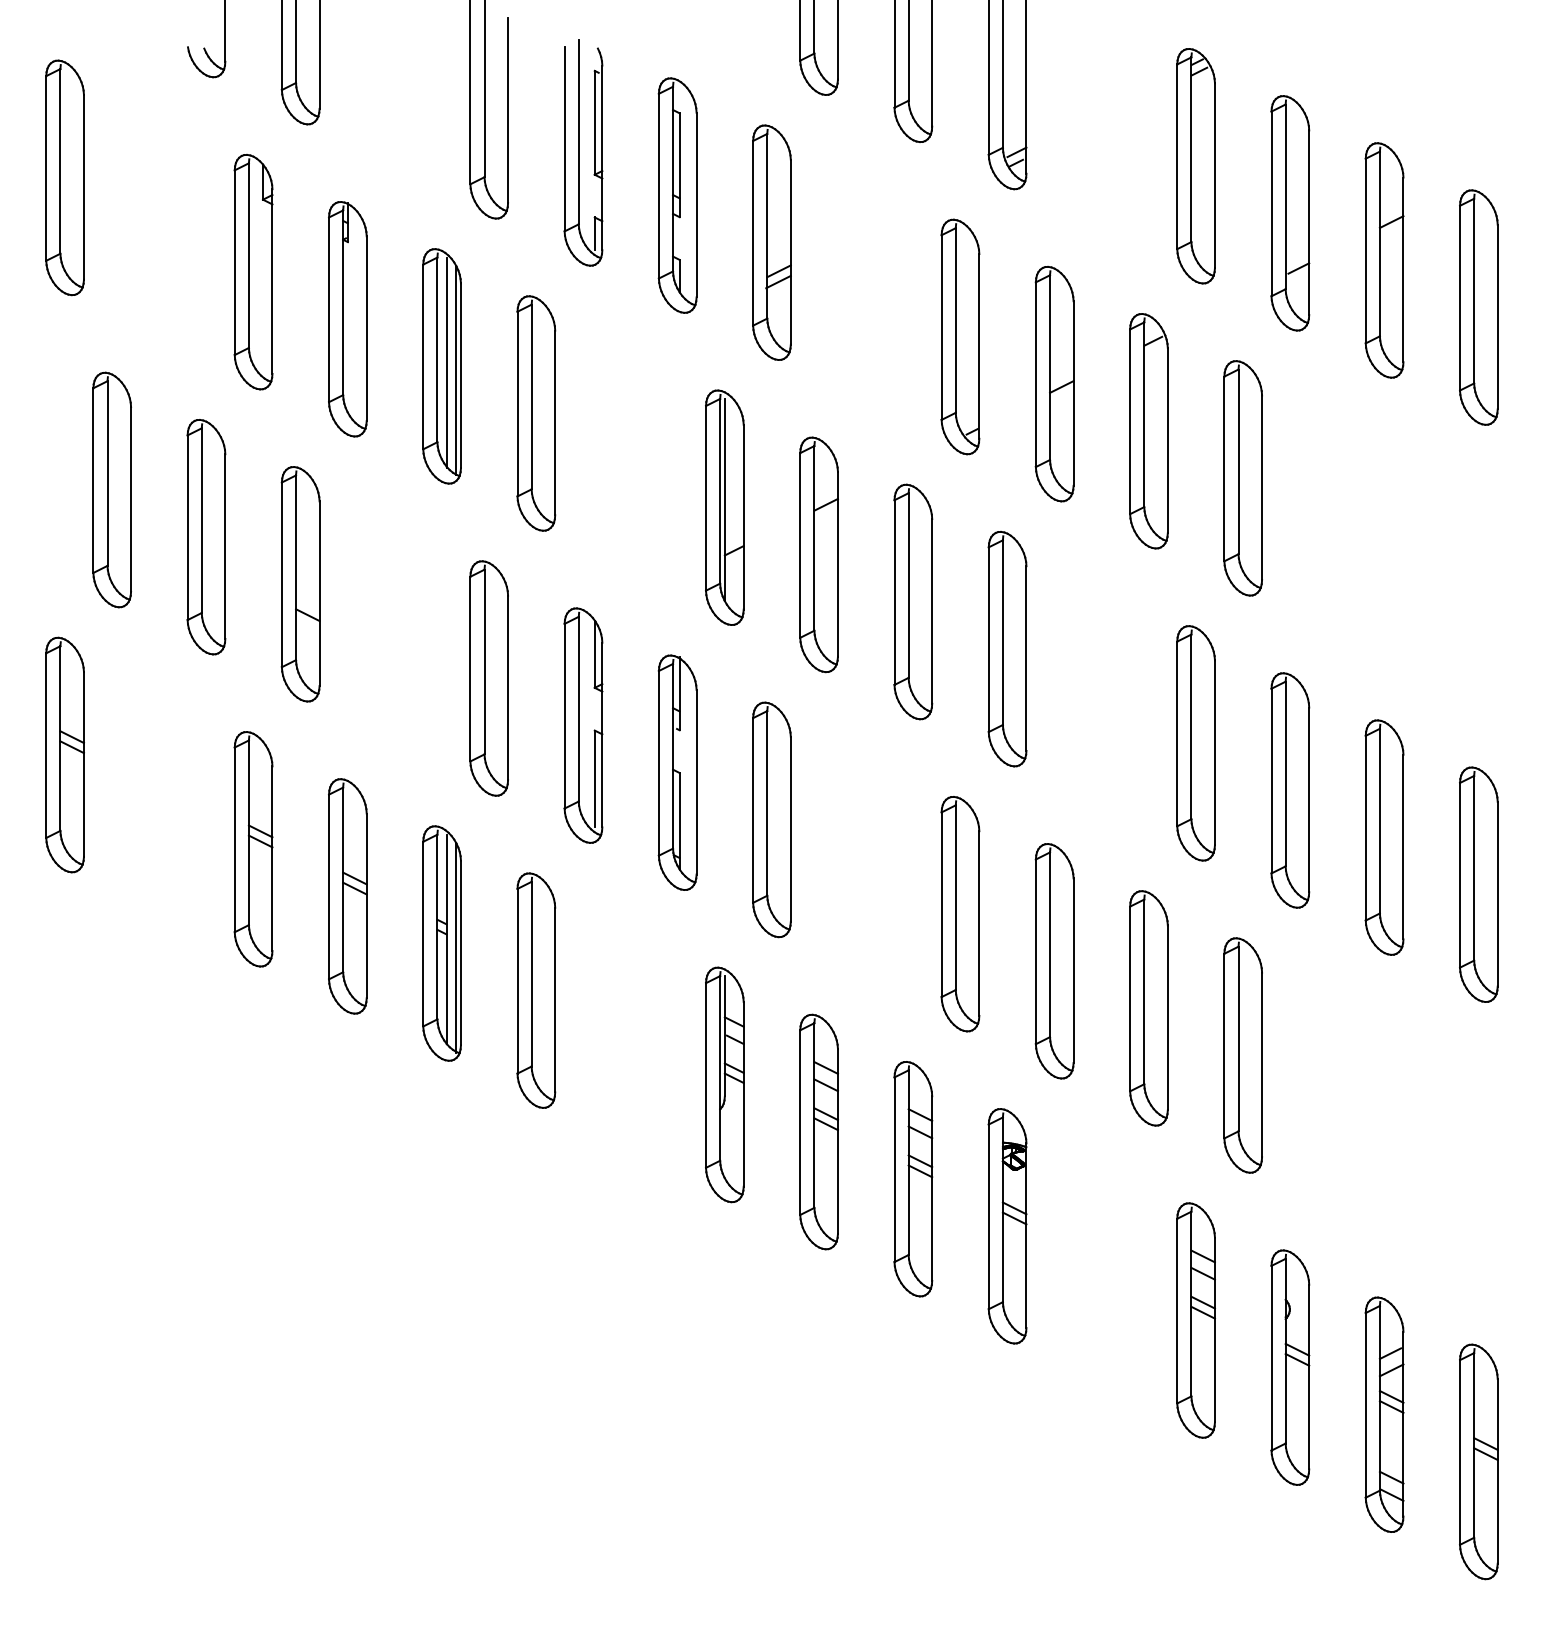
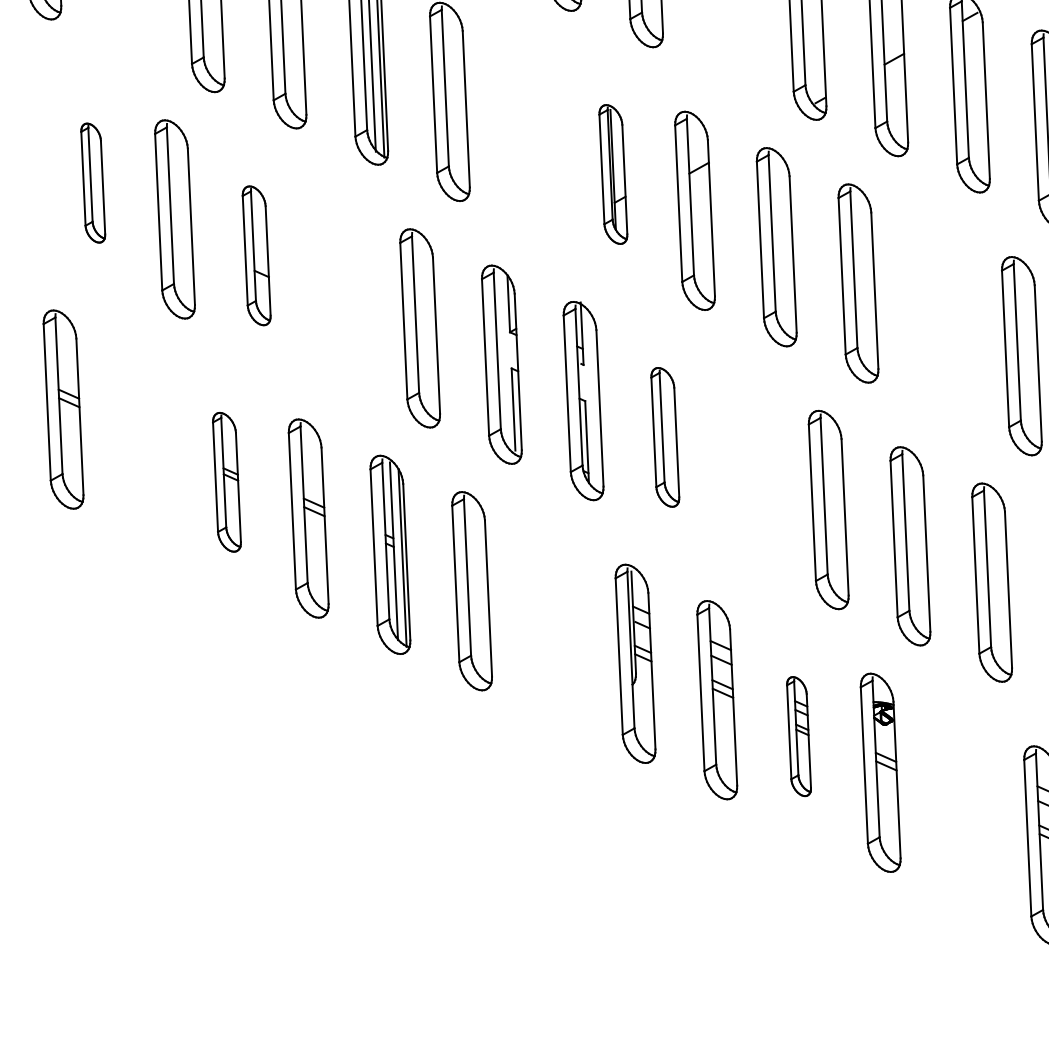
part: (111, 489) -> (92, 182), size x0.6
part: (724, 507) -> (613, 174), size x0.7
part: (300, 584) -> (256, 255), size x0.7
part: (771, 819) -> (664, 437), size x0.7
part: (253, 849) -> (226, 482), size x0.7
part: (913, 1179) -> (799, 736), size x0.6

